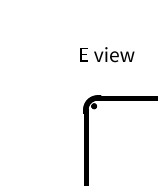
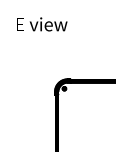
text: (107, 54) -> (42, 24), moved

